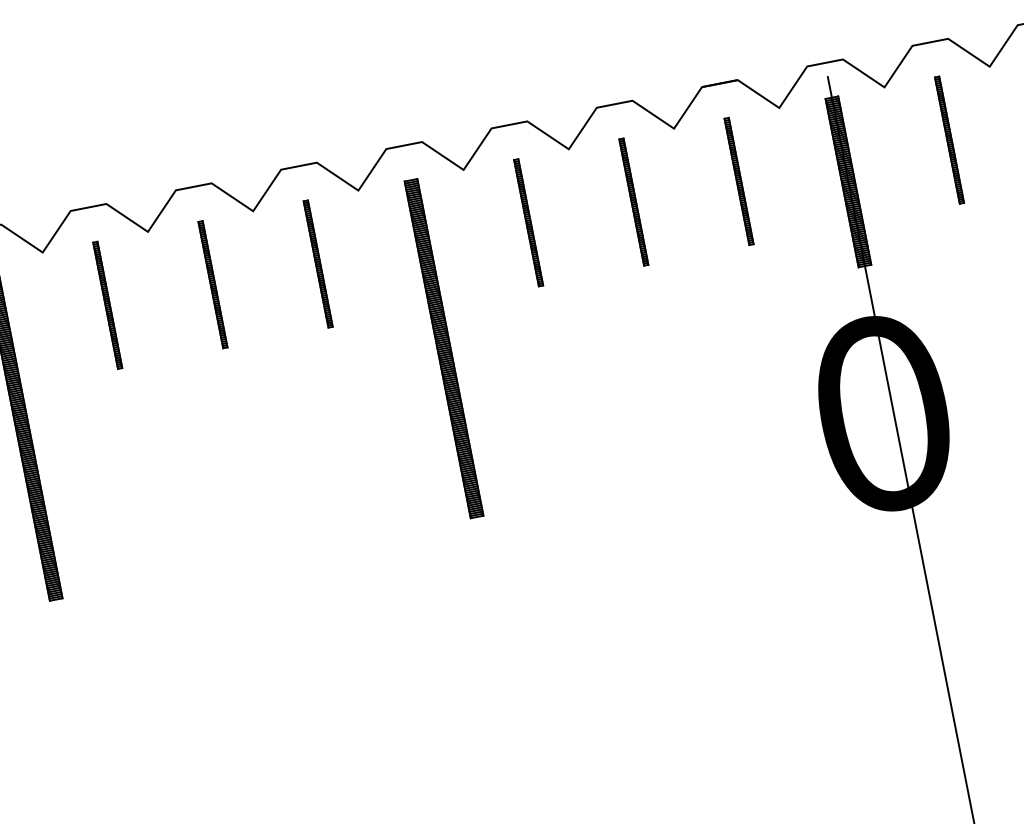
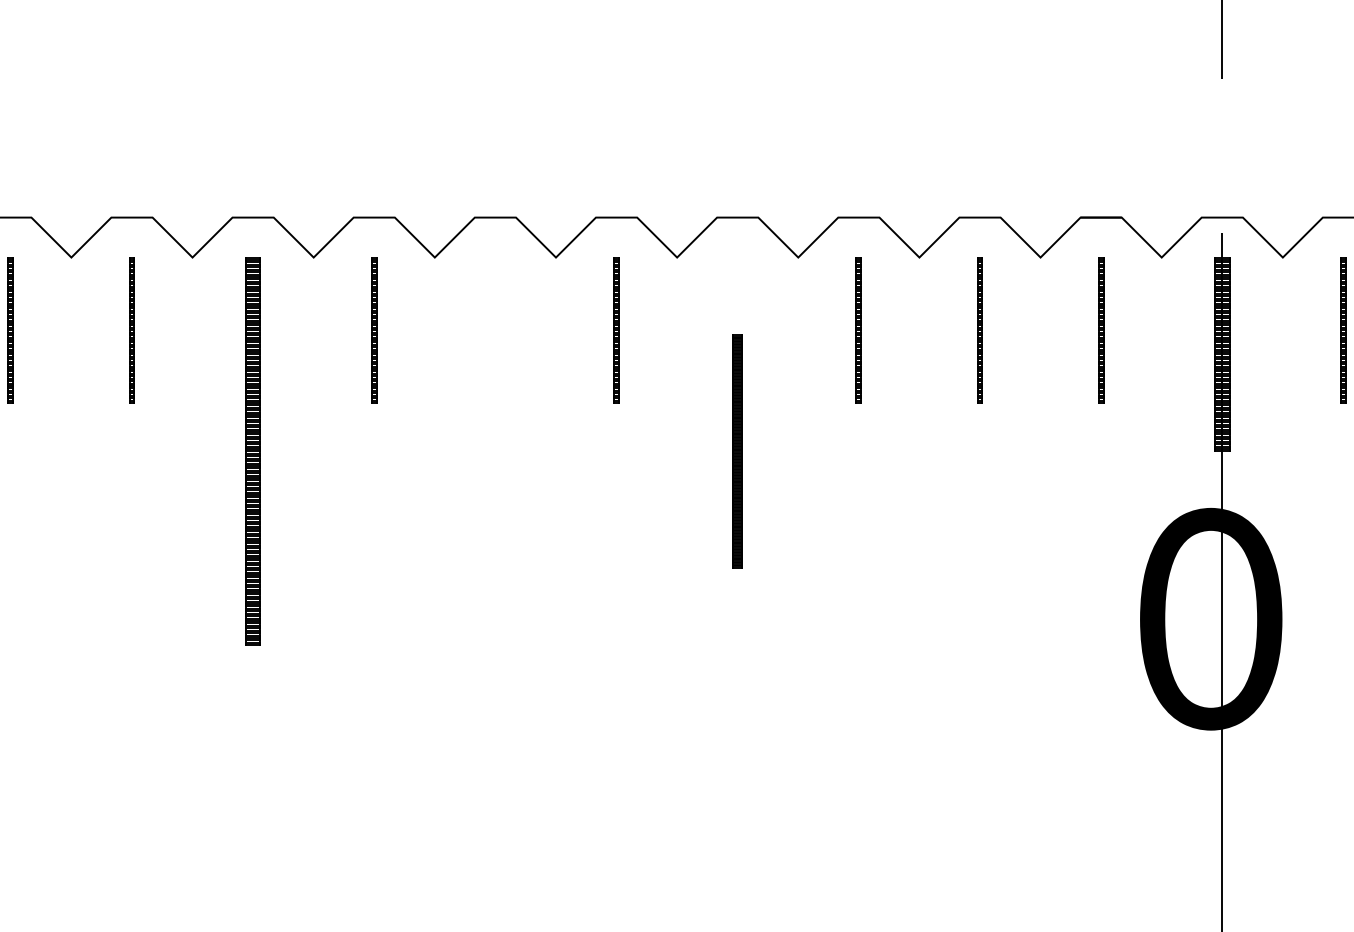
part: (213, 284) -> (495, 330), removed
part: (443, 348) -> (737, 451), size x0.6

